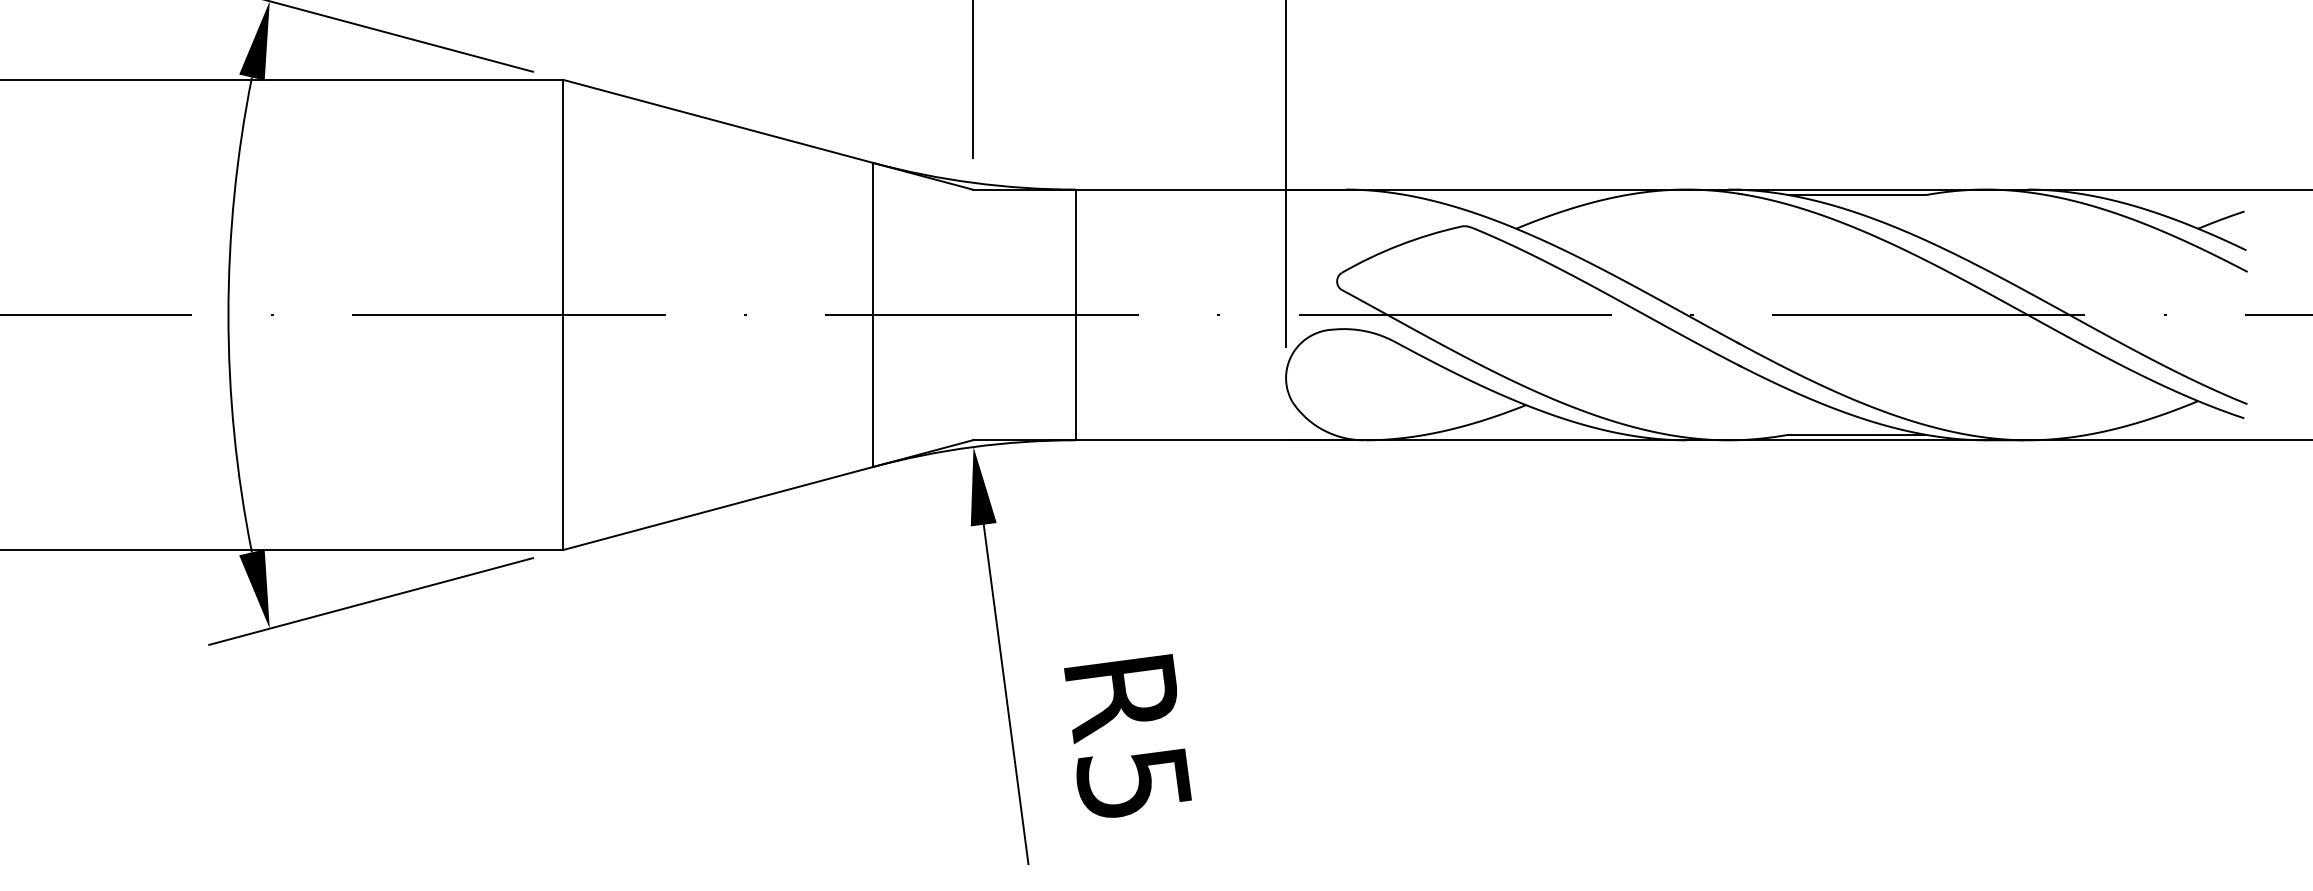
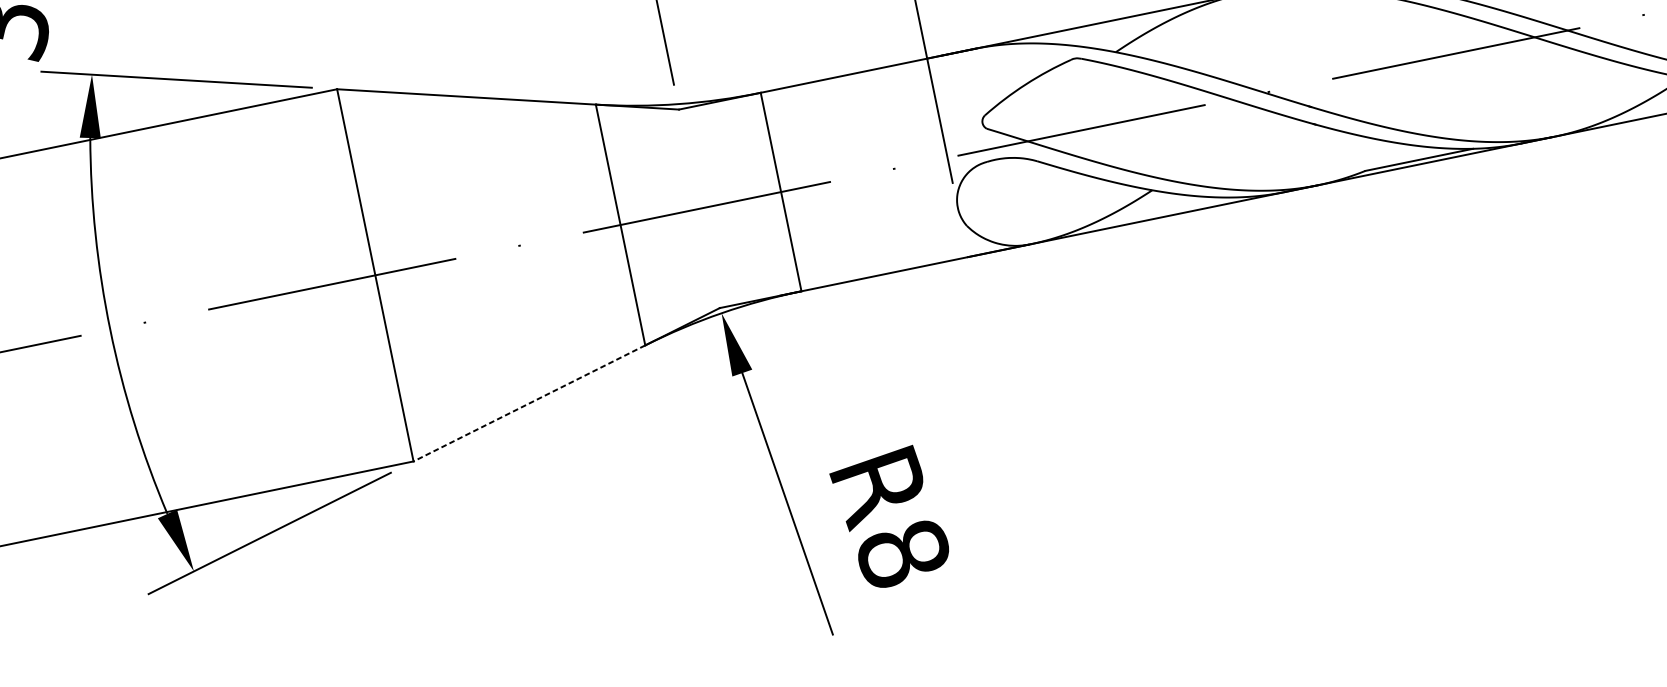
line: (717, 508) -> (528, 403), solid -> dashed
text: (1133, 784) -> (903, 554), R5 -> R8

